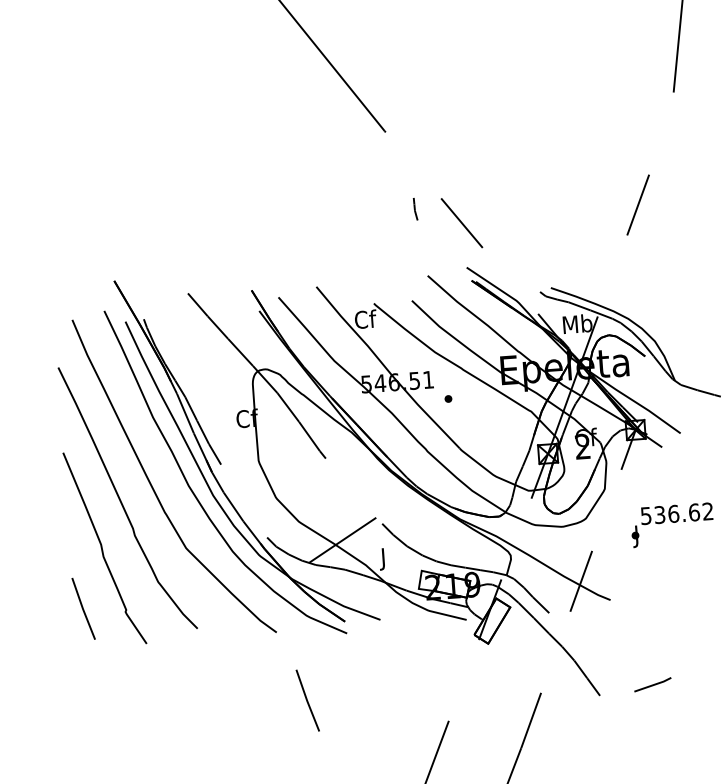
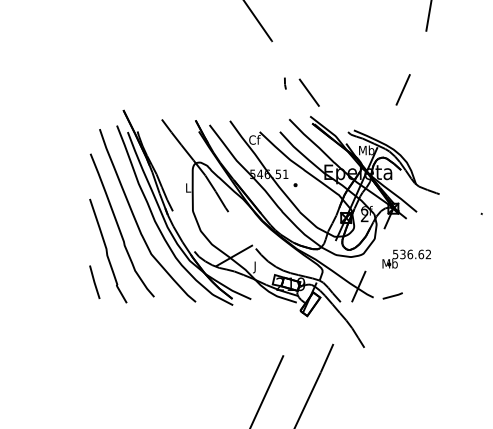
text: (247, 417) -> (188, 187), Cf -> L
text: (635, 535) -> (389, 264), J -> Mb
line: (652, 683) -> (392, 295), moved
line: (307, 699) -> (209, 338), removed

